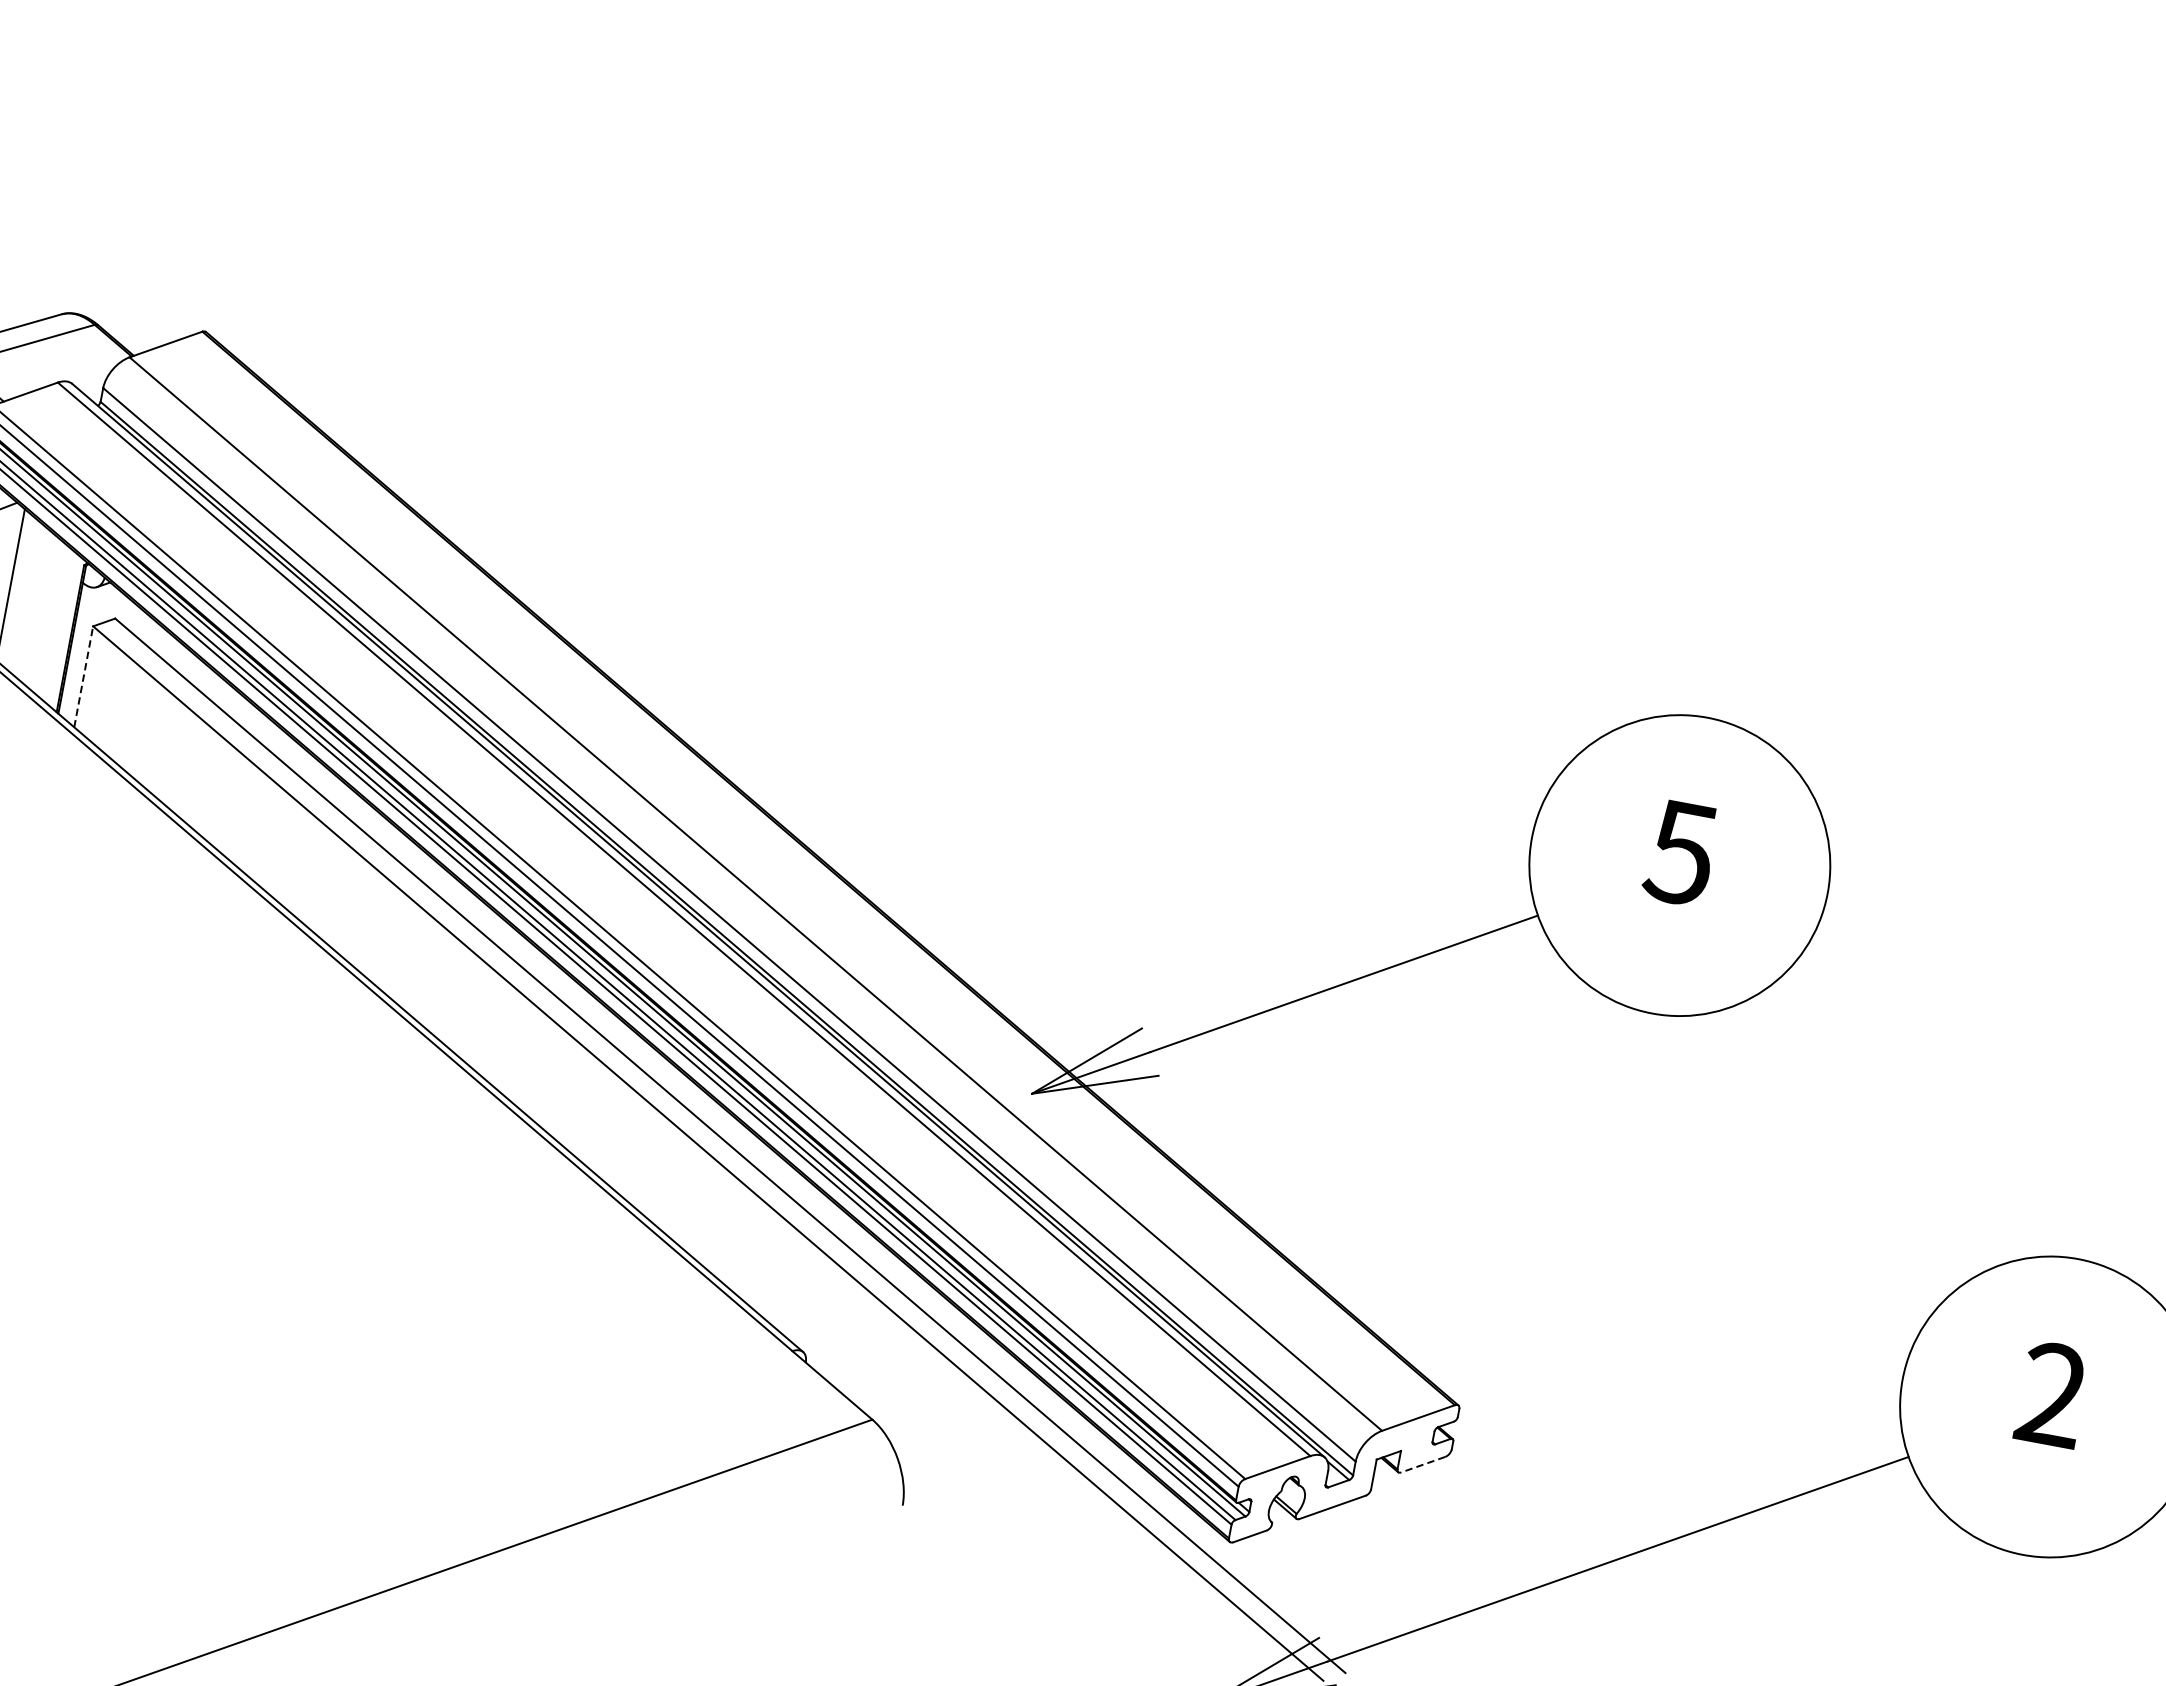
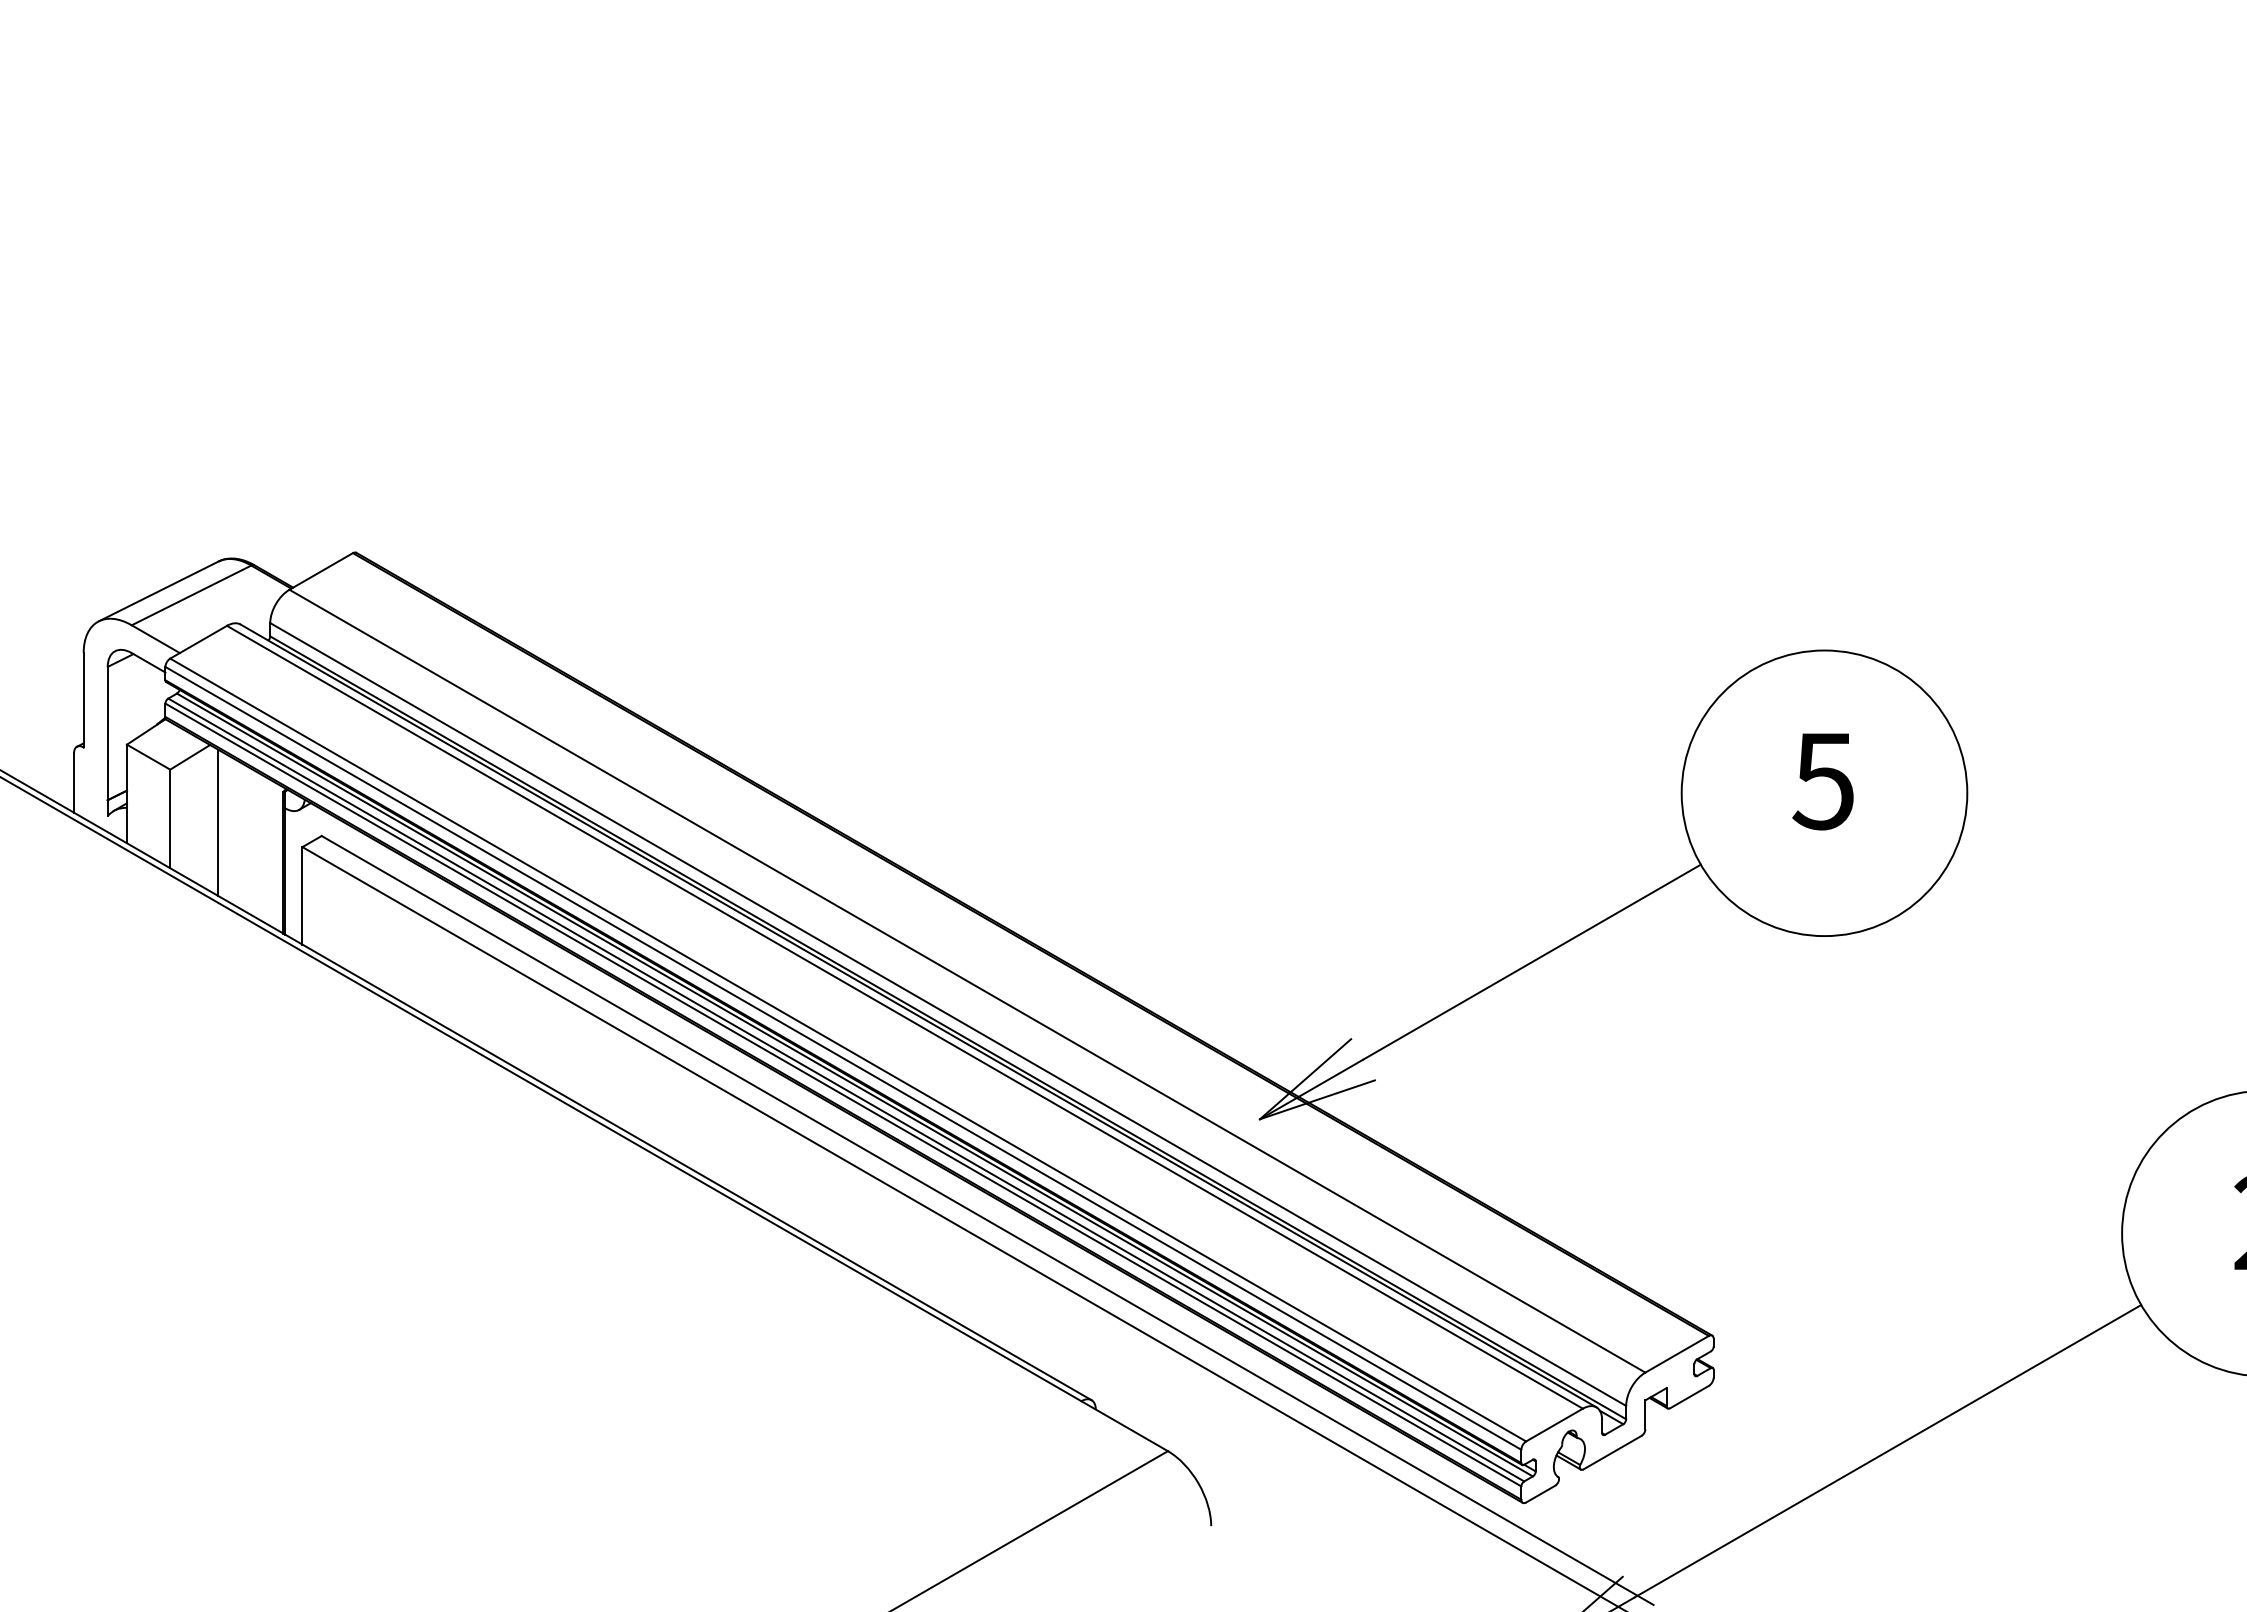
line: (83, 676) -> (302, 895), dashed -> solid
line: (1422, 1465) -> (1689, 1397), dashed -> solid

